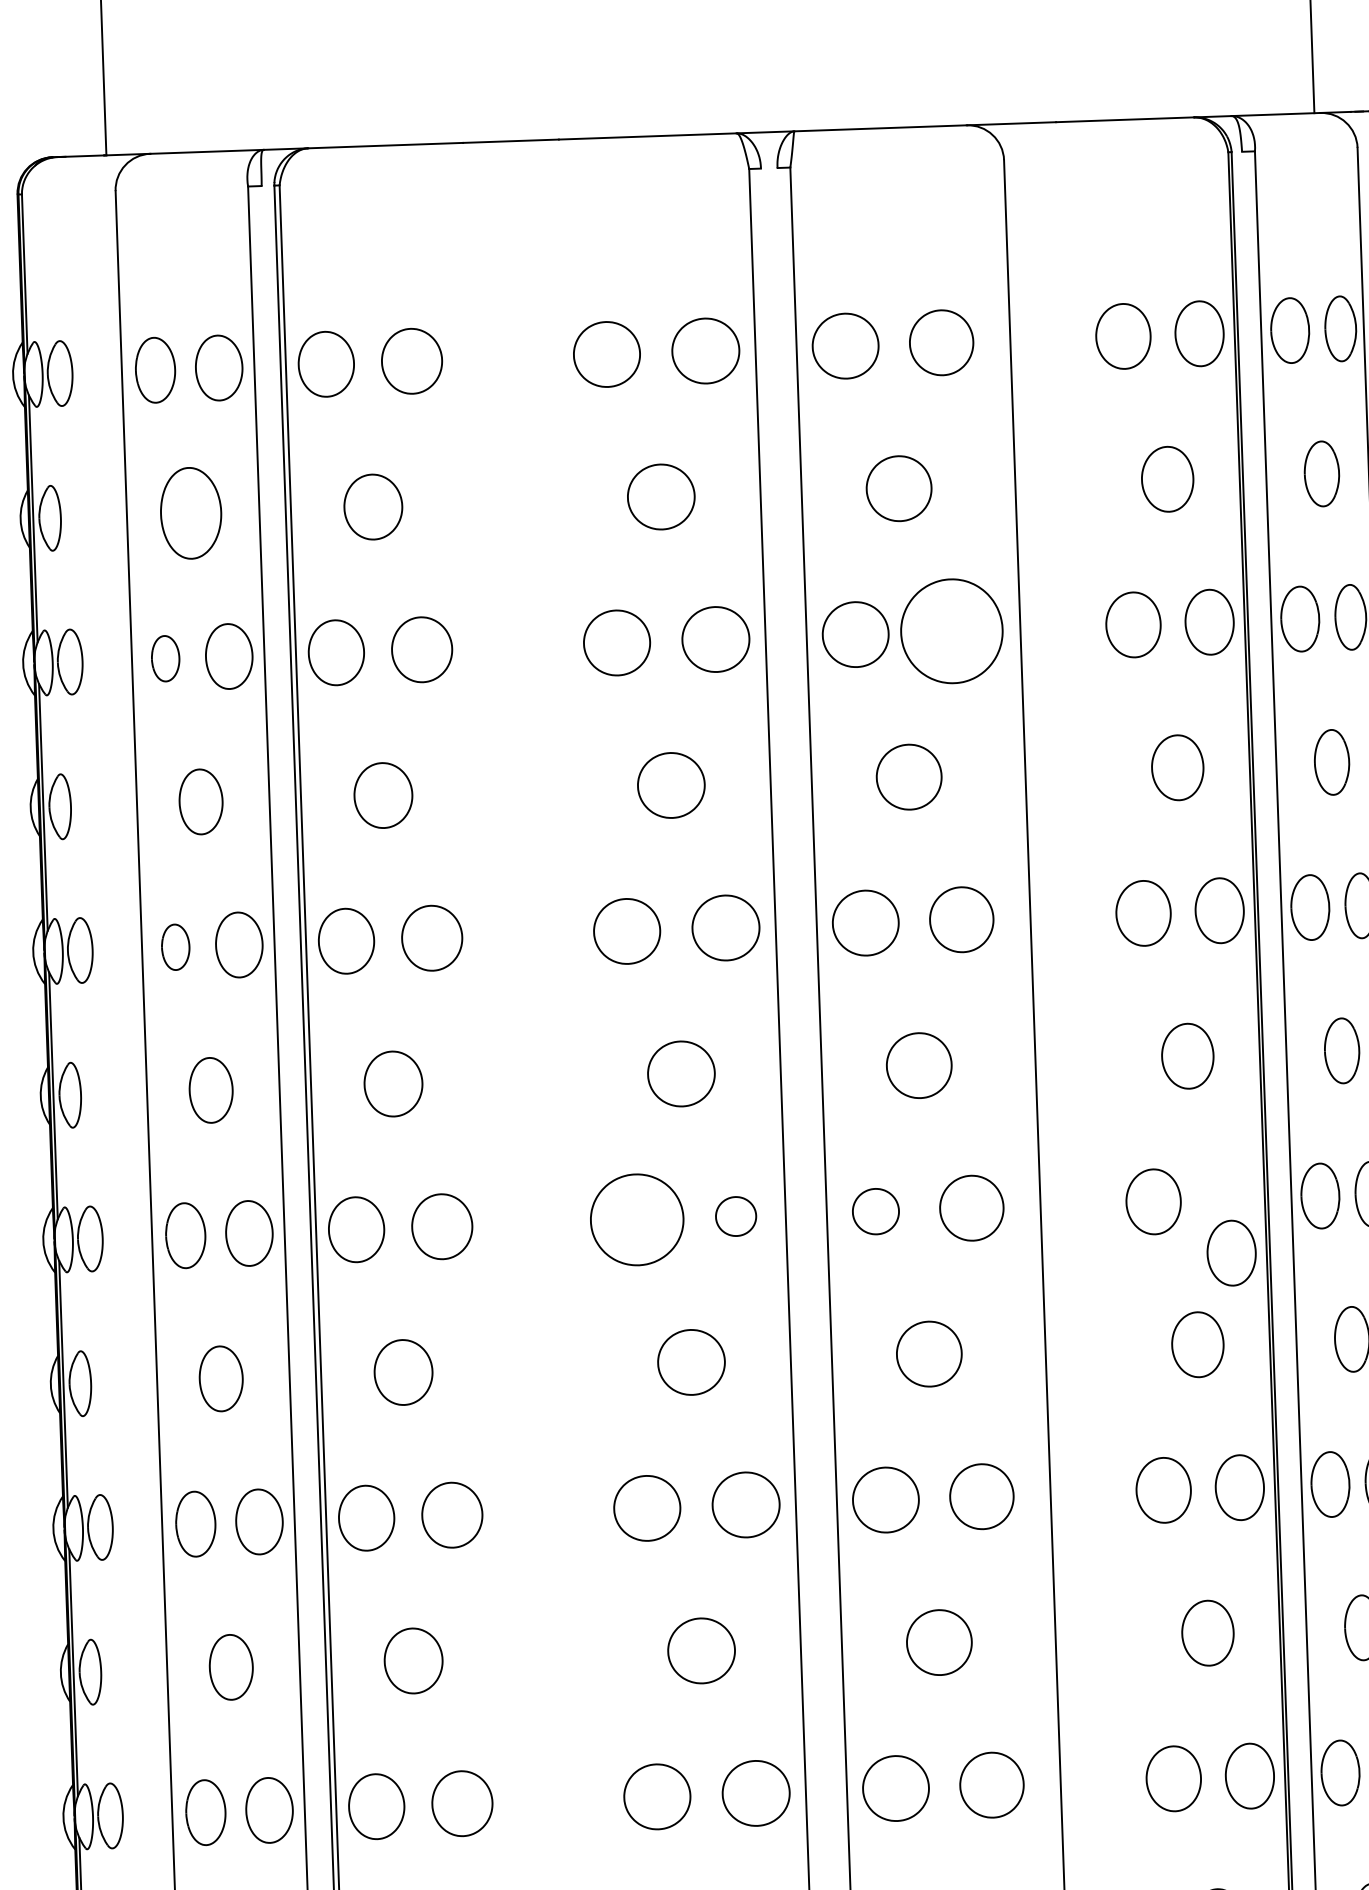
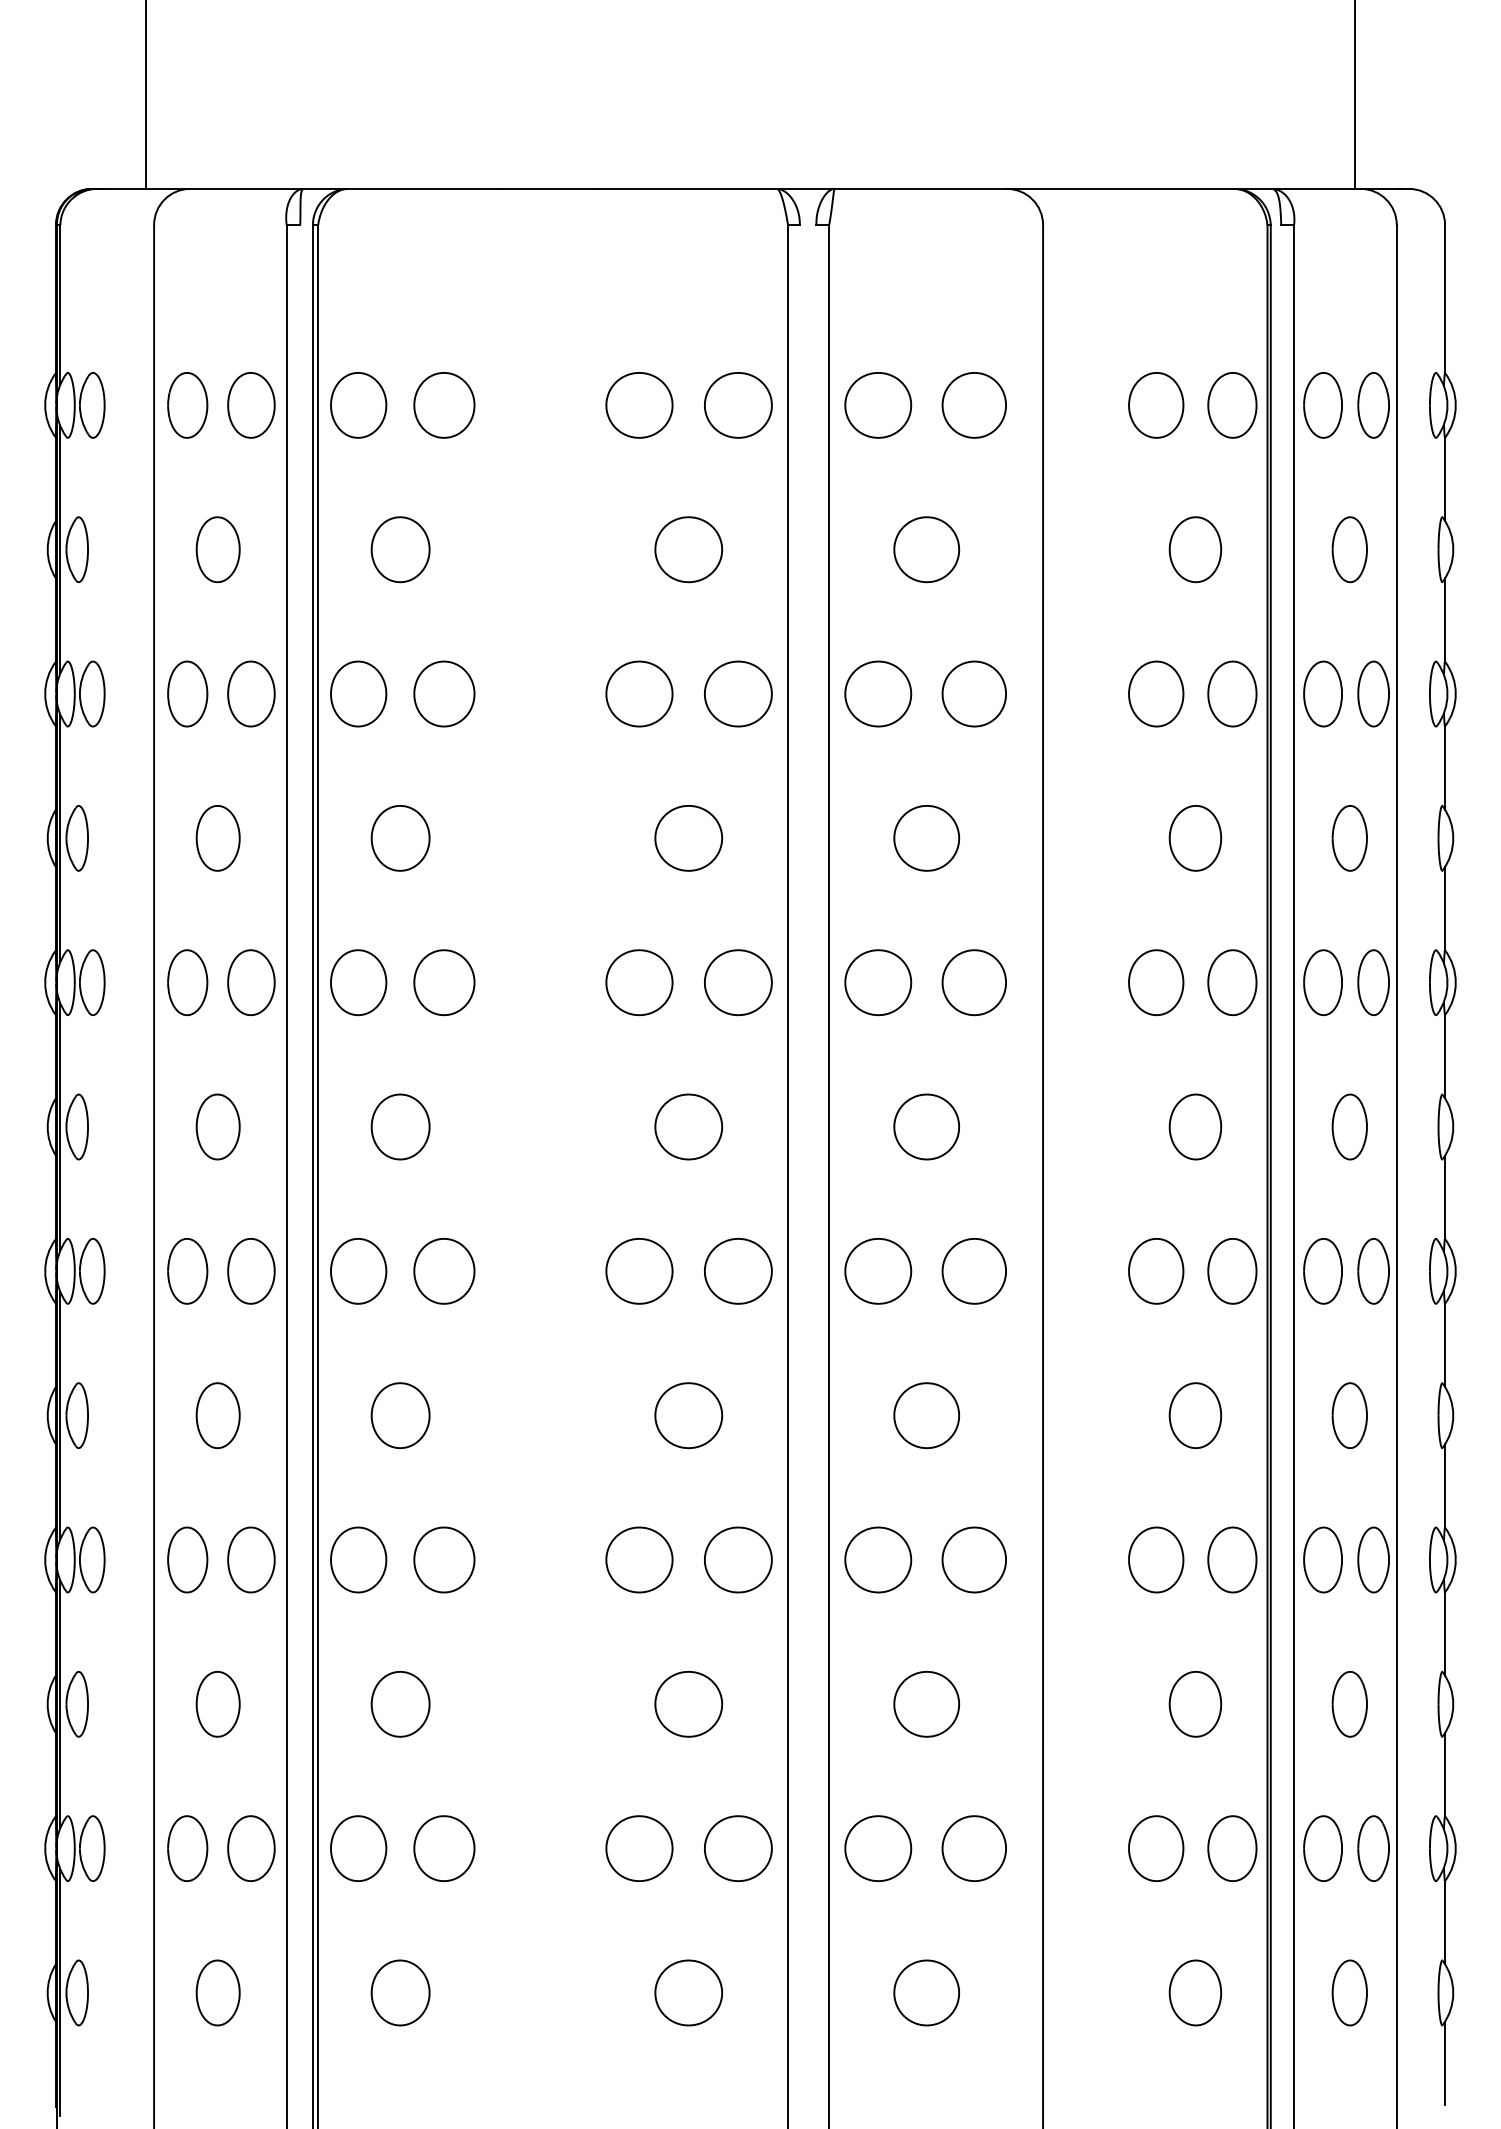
part: (190, 513) -> (217, 549), size x0.71
part: (950, 630) -> (973, 693), size x0.62
part: (165, 658) -> (187, 693), size x1.43
part: (175, 947) -> (187, 982), size x1.43
part: (876, 1211) -> (878, 1271), size x1.43
part: (736, 1216) -> (738, 1271), size x1.67
part: (637, 1220) -> (639, 1271), size x0.71
part: (1231, 1253) -> (1232, 1271), moved

